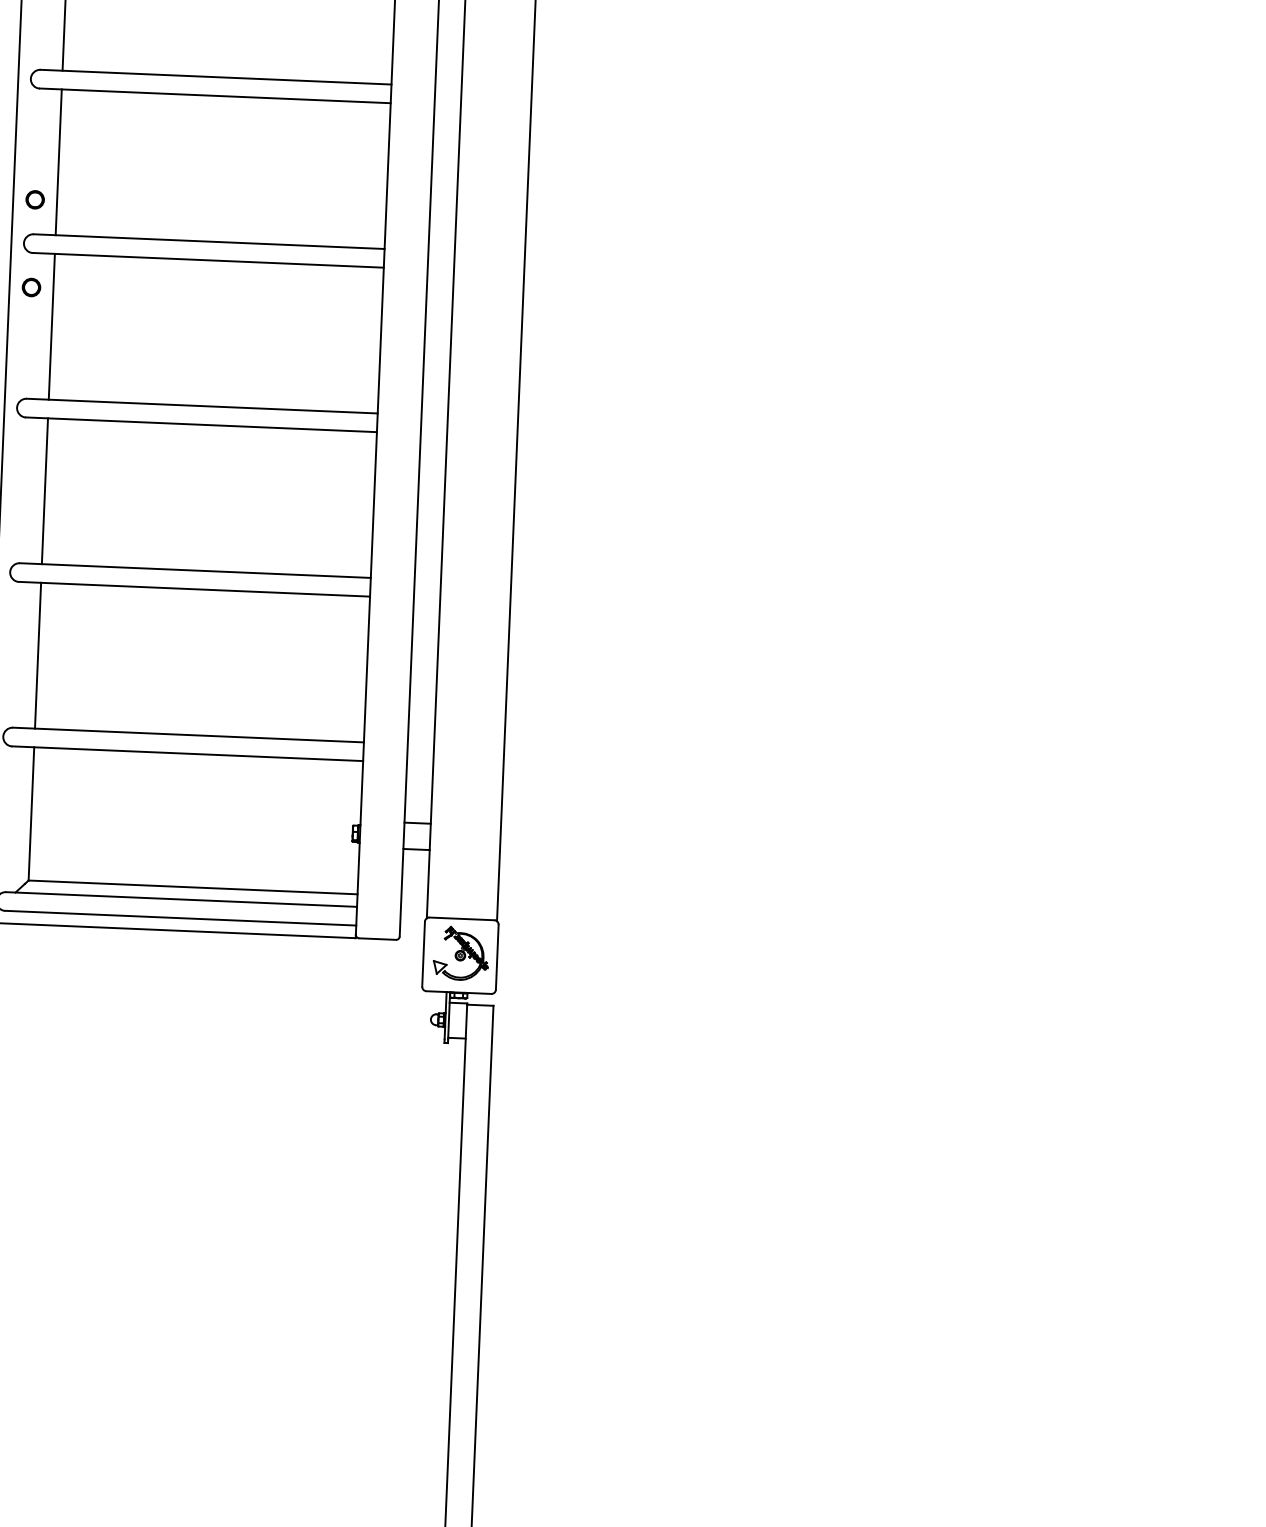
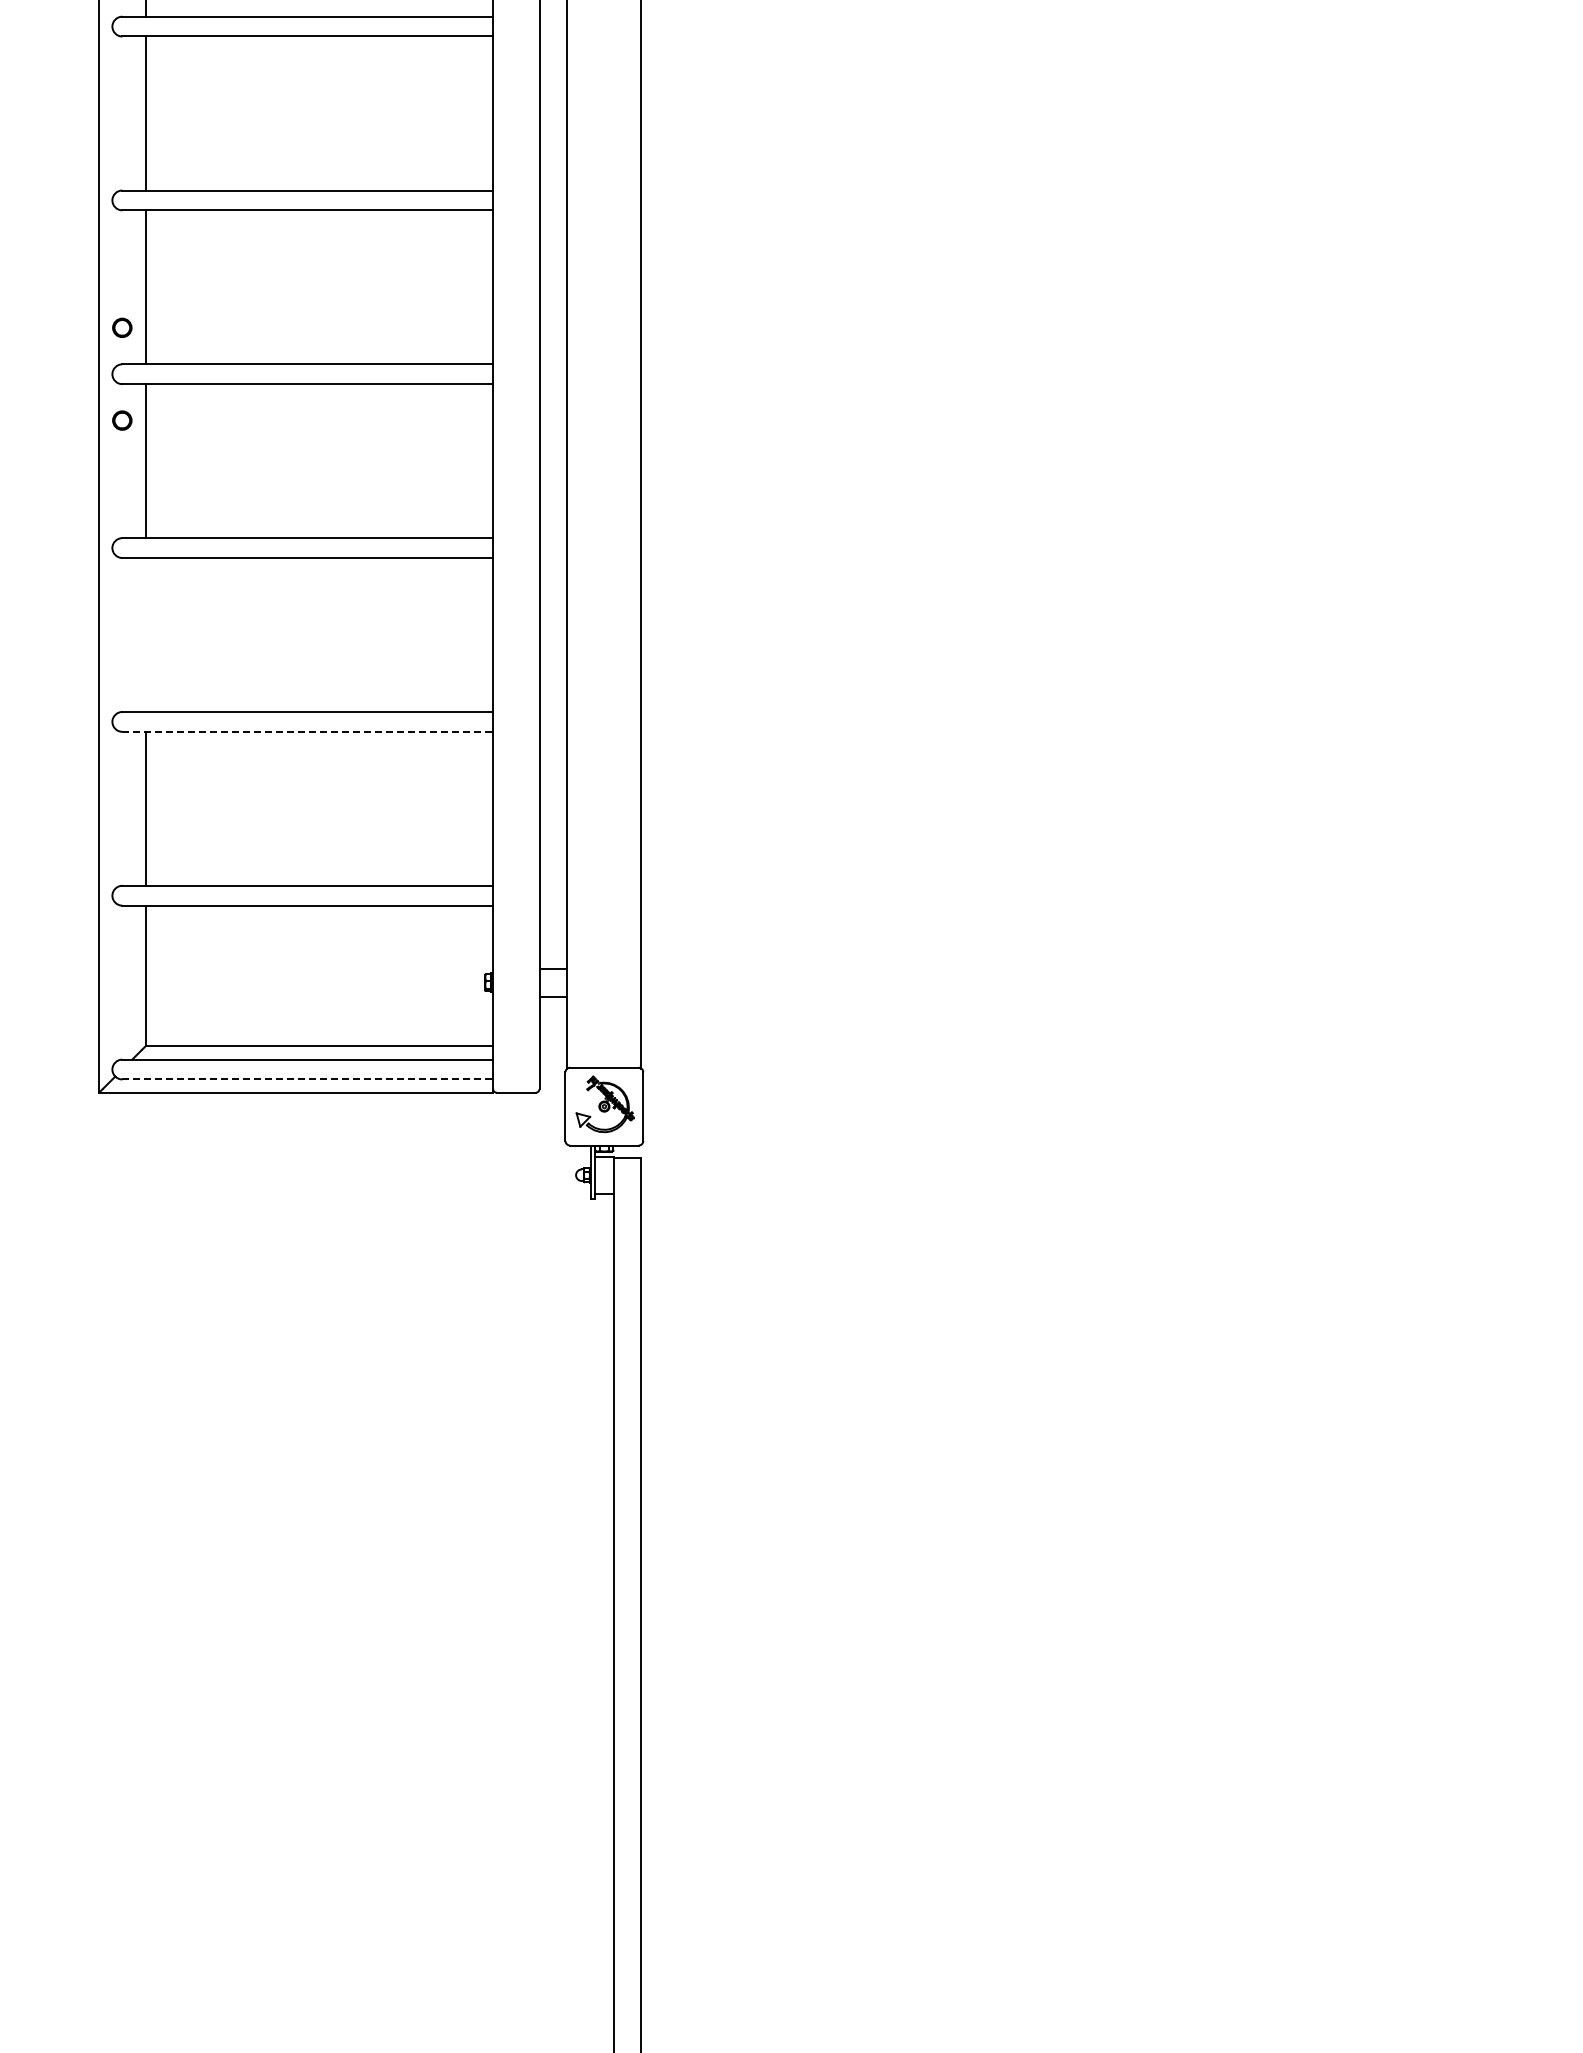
line: (44, 490) -> (145, 634), removed
line: (195, 589) -> (308, 731), solid -> dashed
line: (181, 918) -> (308, 1079), solid -> dashed

